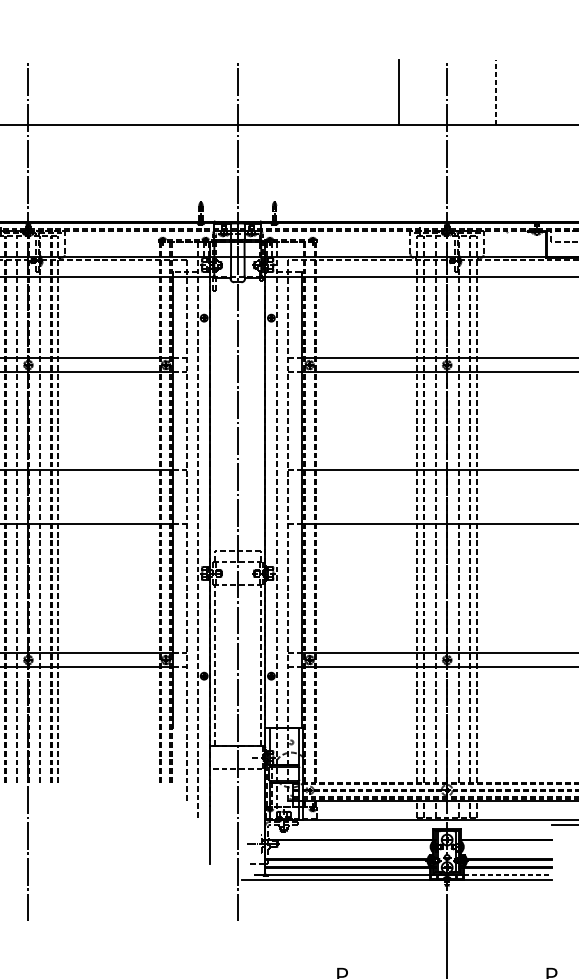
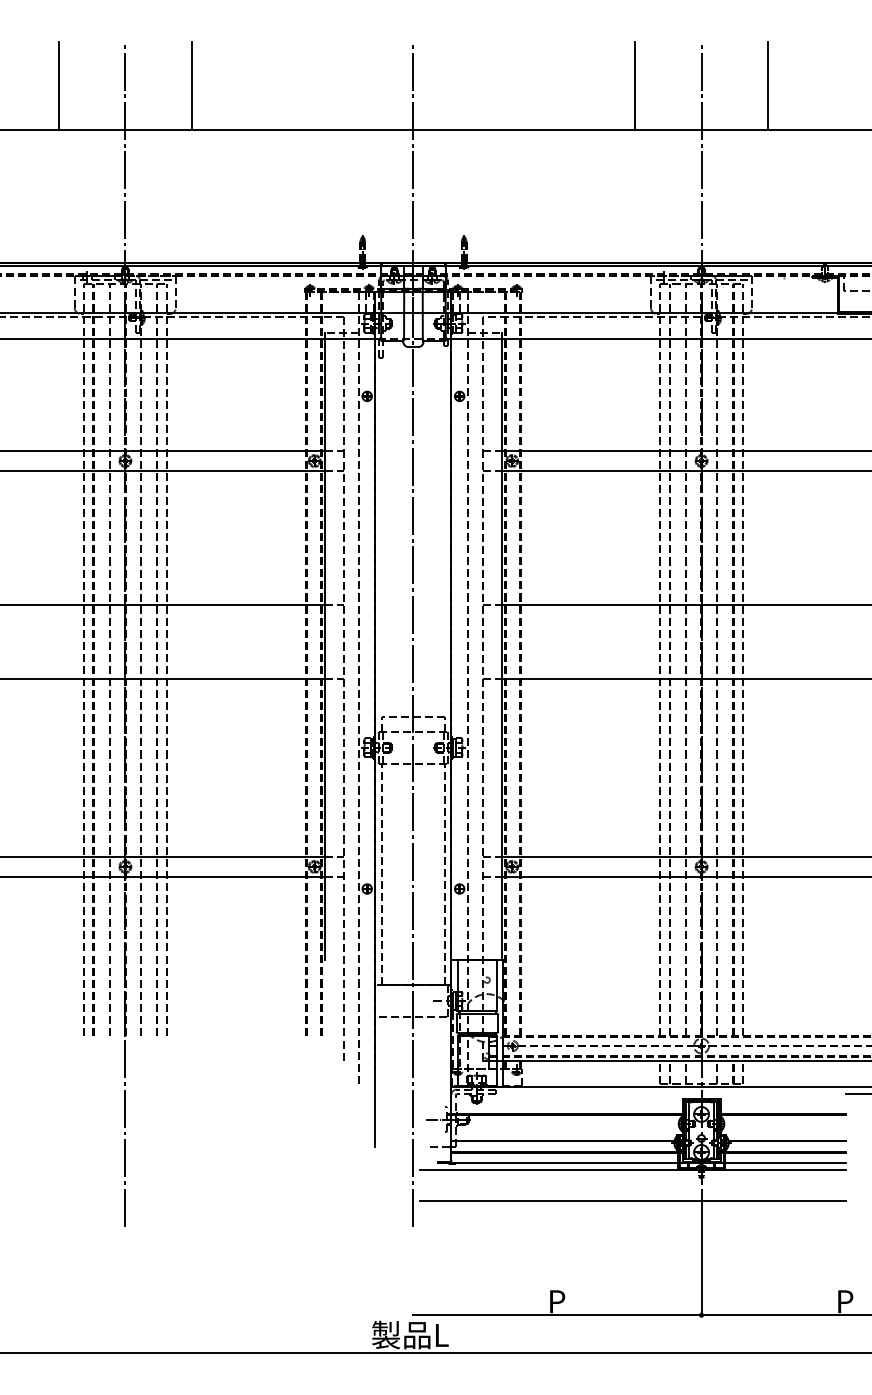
line: (76, 92) -> (191, 85), added
line: (495, 92) -> (768, 85), dashed -> solid
line: (508, 874) -> (785, 1162), dashed -> solid
line: (397, 903) -> (632, 1201), added

